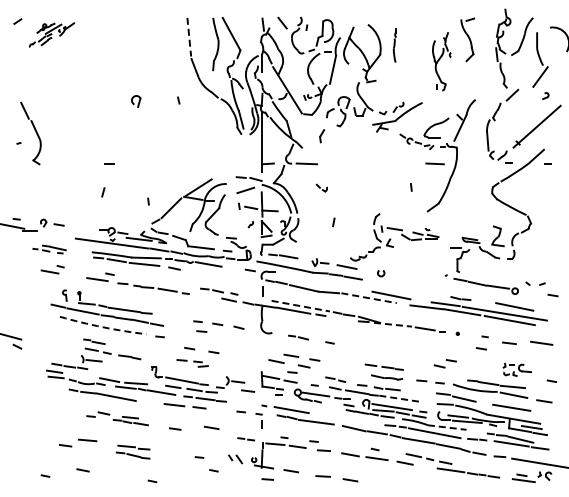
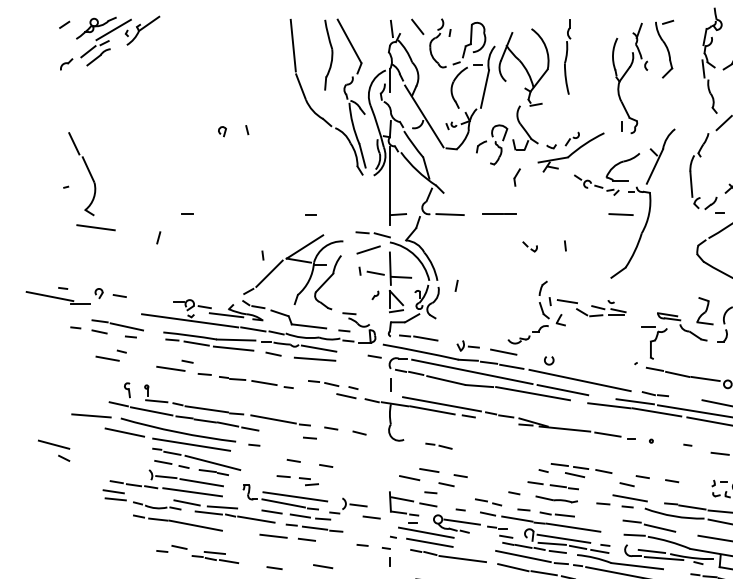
part: (51, 34) -> (109, 42), size x1.67
line: (189, 37) -> (293, 46), dashed -> solid
part: (394, 45) -> (566, 56), size x1.67
part: (441, 61) -> (629, 78), size x1.43
line: (178, 100) -> (246, 130), moved
part: (135, 101) -> (221, 131), size x0.62
part: (321, 136) -> (516, 178), moved
line: (202, 163) -> (310, 214), added
line: (344, 163) -> (500, 214), added
line: (41, 173) -> (96, 227), added
part: (321, 187) -> (529, 246), moved
line: (411, 187) -> (565, 246), moved
line: (103, 192) -> (158, 238), moved
line: (148, 201) -> (262, 255), moved
line: (333, 222) -> (456, 286), moved
part: (49, 249) -> (106, 328), size x1.67
line: (205, 272) -> (314, 359), added
line: (323, 281) -> (472, 371), added
line: (404, 288) -> (580, 380), added
line: (369, 298) -> (533, 394), dashed -> solid
line: (300, 306) -> (441, 404), dashed -> solid
line: (37, 314) -> (90, 415), added
line: (174, 317) -> (273, 419), added
line: (393, 324) -> (565, 428), dashed -> solid
line: (62, 327) -> (124, 432), added
arc: (102, 327) -> (177, 432), dashed -> solid
line: (112, 336) -> (190, 444), added
line: (329, 342) -> (513, 492), moved
line: (480, 348) -> (670, 480), moved
line: (128, 349) -> (212, 462), added
part: (400, 355) -> (574, 470), added
line: (120, 364) -> (201, 482), added
line: (113, 372) -> (192, 492), added
line: (190, 375) -> (294, 496), added
line: (441, 376) -> (629, 498), added
line: (399, 398) -> (573, 527), dashed -> solid
line: (288, 402) -> (425, 532), added
line: (361, 420) -> (522, 556), added
line: (447, 427) -> (637, 566), dashed -> solid

